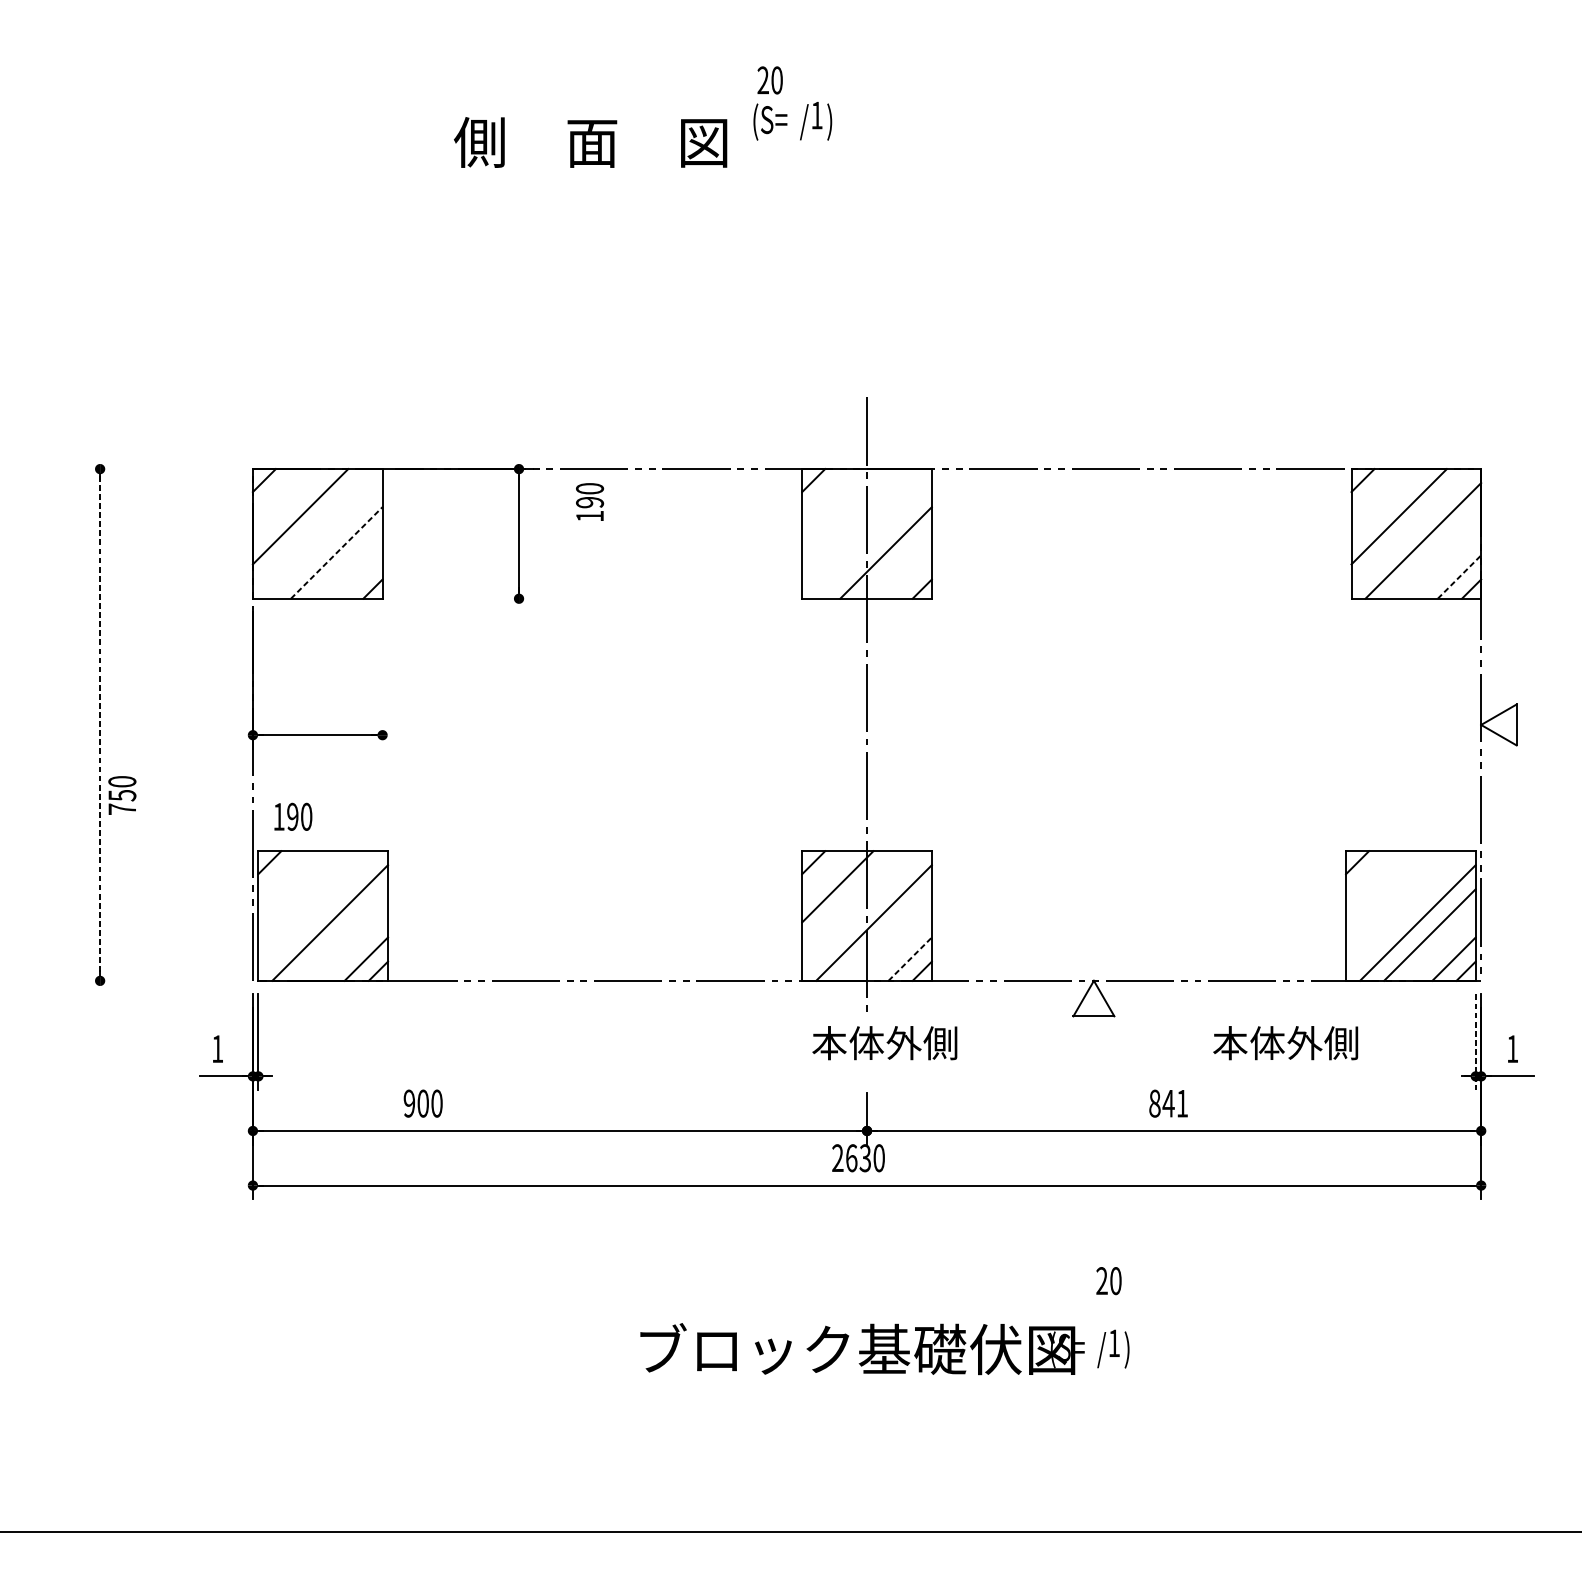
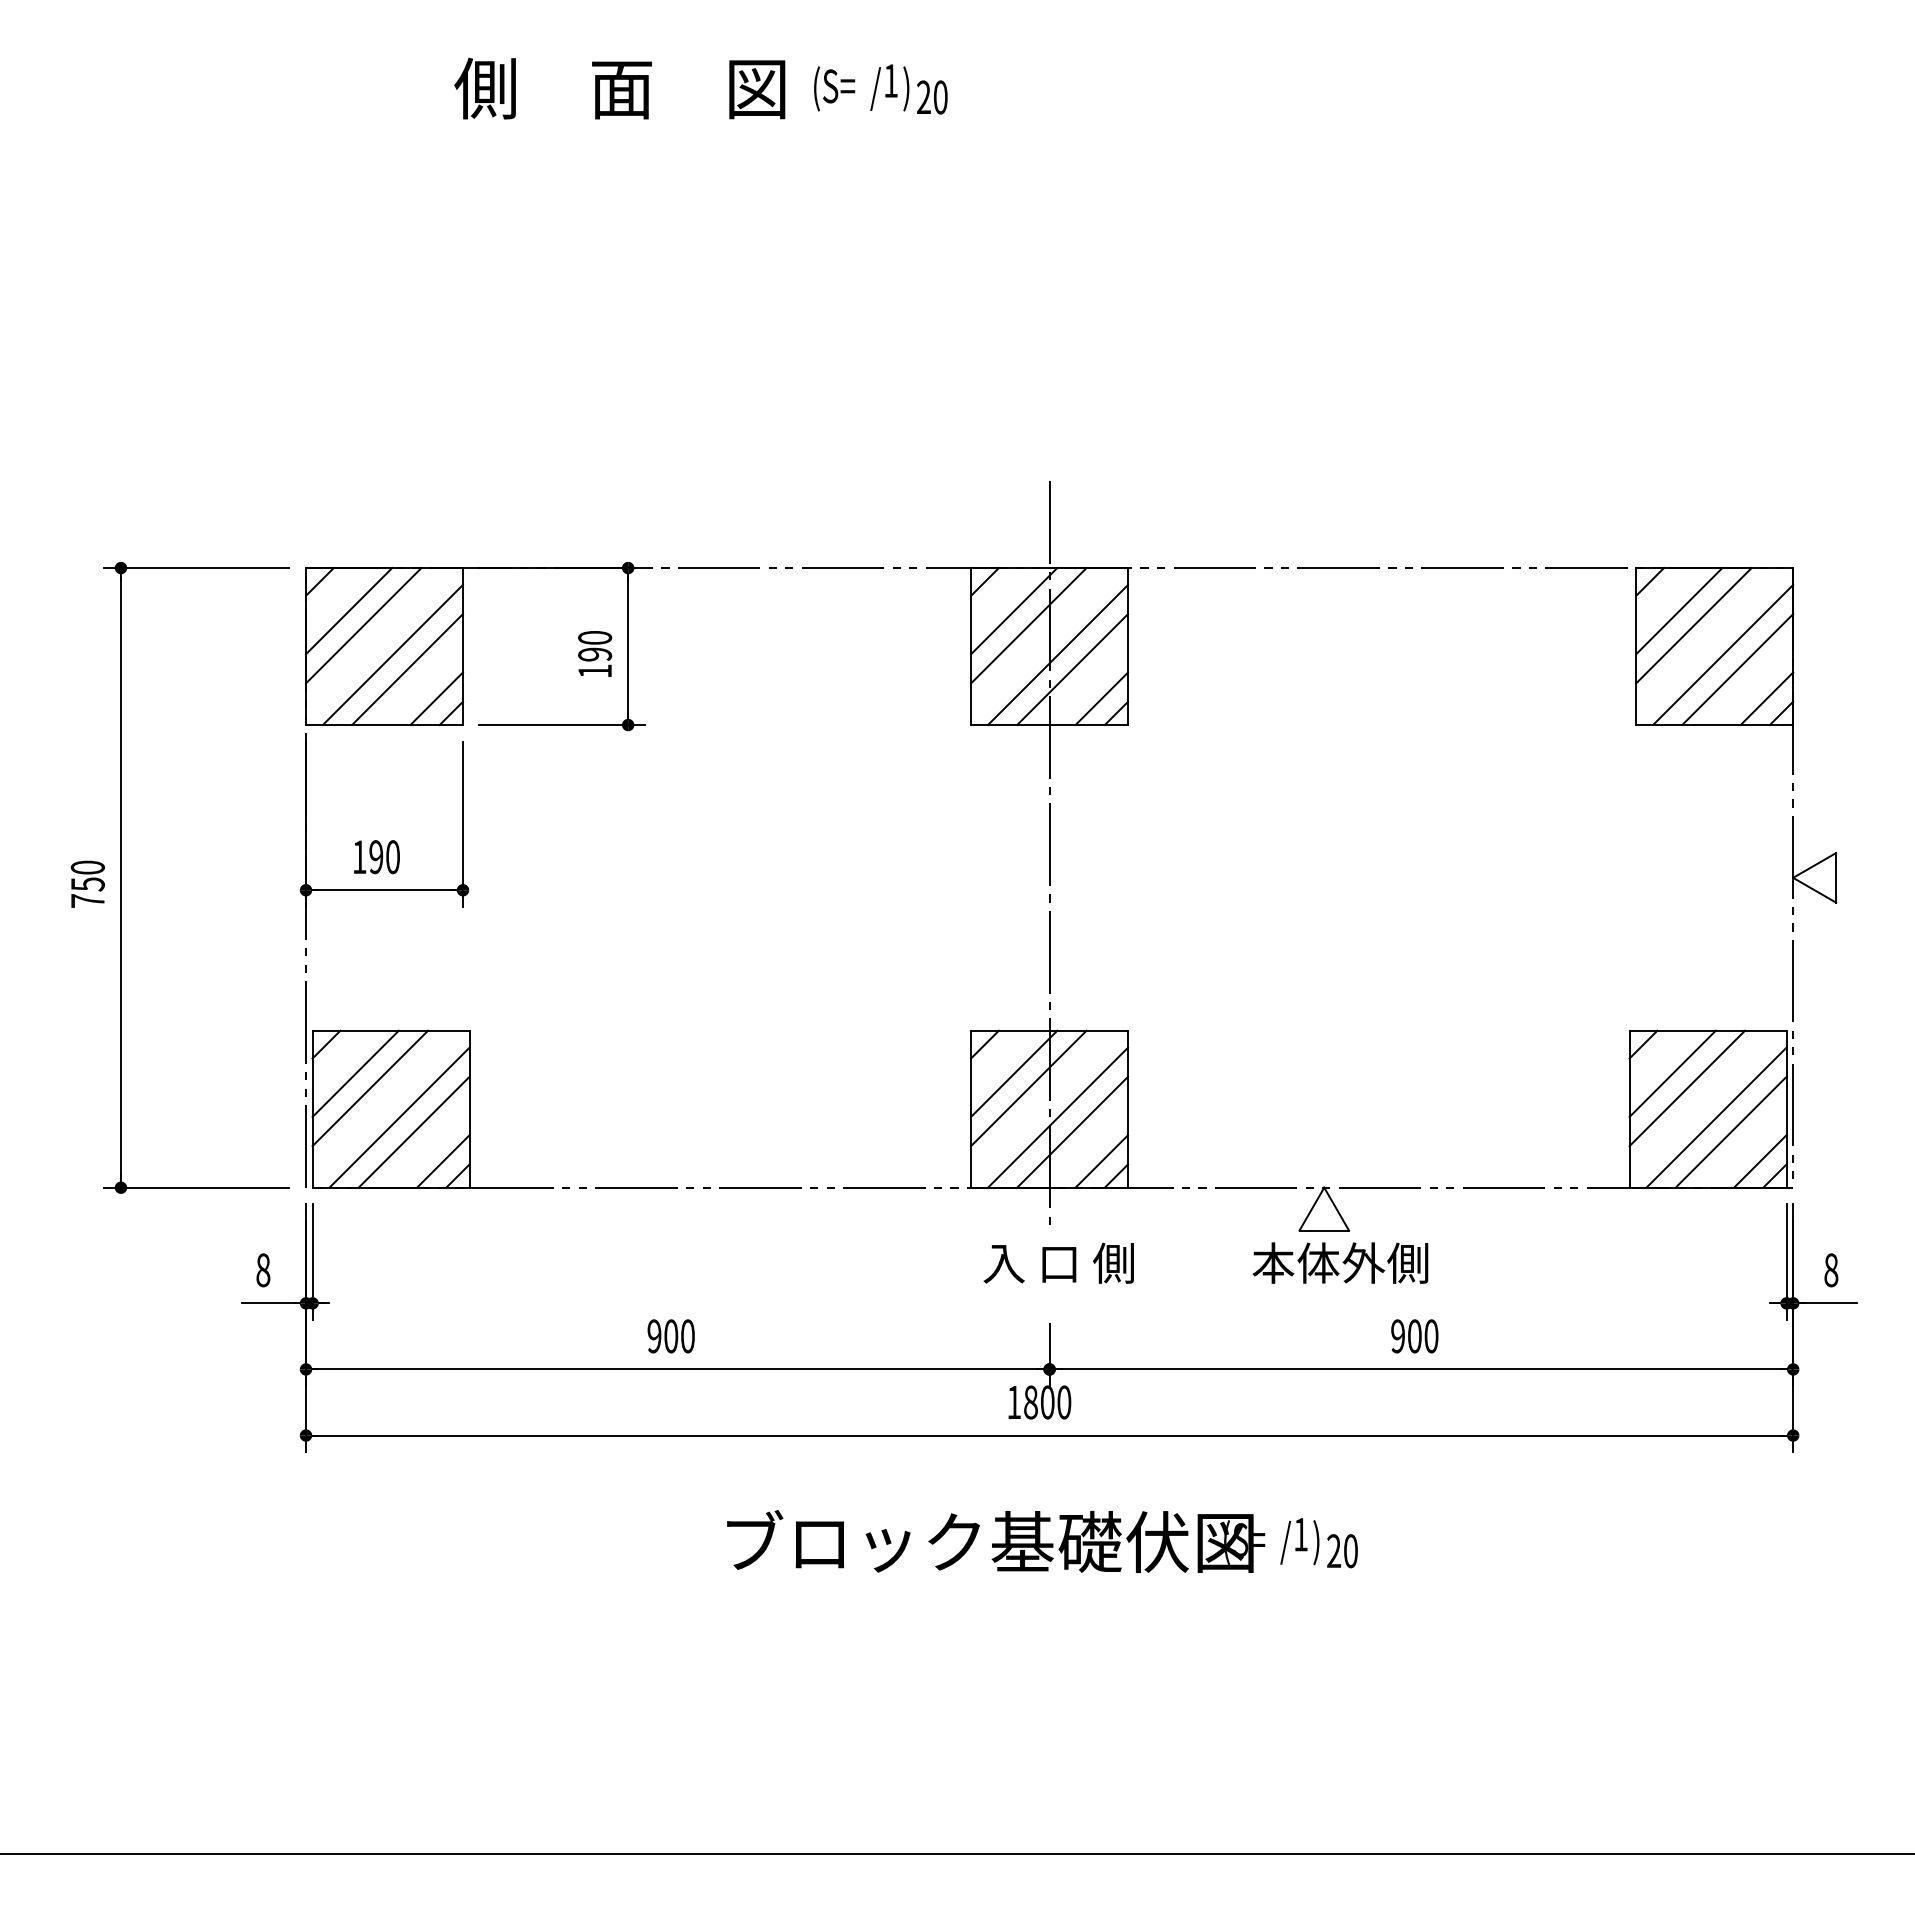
text: (792, 120) -> (861, 87), moved
text: (590, 142) -> (619, 88), moved
line: (162, 469) -> (196, 568), added
text: (590, 501) -> (595, 653), moved
line: (288, 504) -> (348, 611), added
line: (838, 504) -> (1014, 611), added
line: (1387, 504) -> (1679, 611), added
line: (849, 516) -> (1028, 625), added
line: (324, 540) -> (392, 654), added
line: (874, 540) -> (1058, 654), added
line: (336, 552) -> (407, 669), dashed -> solid
line: (1435, 552) -> (1737, 669), added
line: (360, 576) -> (436, 698), added
line: (909, 576) -> (1101, 698), added
line: (1459, 576) -> (1767, 698), dashed -> solid
line: (463, 599) -> (561, 725), added
line: (382, 680) -> (462, 823), added
line: (99, 724) -> (120, 877), dashed -> solid
text: (122, 794) -> (87, 883), moved
text: (292, 817) -> (376, 857), moved
line: (293, 886) -> (355, 1073), added
line: (1381, 886) -> (1672, 1073), added
line: (306, 898) -> (370, 1088), added
line: (849, 898) -> (1028, 1088), added
line: (1393, 898) -> (1687, 1088), added
line: (341, 934) -> (413, 1131), added
line: (885, 934) -> (1072, 1131), added
line: (910, 959) -> (1102, 1161), dashed -> solid
line: (162, 980) -> (196, 1187), added
text: (884, 1042) -> (1070, 1262), 本体外側 -> 入 口 側
text: (1285, 1042) -> (1340, 1262), moved
line: (1475, 1042) -> (1786, 1262), dashed -> solid
text: (217, 1049) -> (263, 1270), 1 -> 8
text: (1512, 1049) -> (1831, 1270), 1 -> 8
text: (422, 1103) -> (670, 1336), moved
text: (1168, 1103) -> (1414, 1336), 841 -> 900
text: (851, 1158) -> (1030, 1402), 2630 -> 1800
text: (885, 1349) -> (1023, 1541), moved

